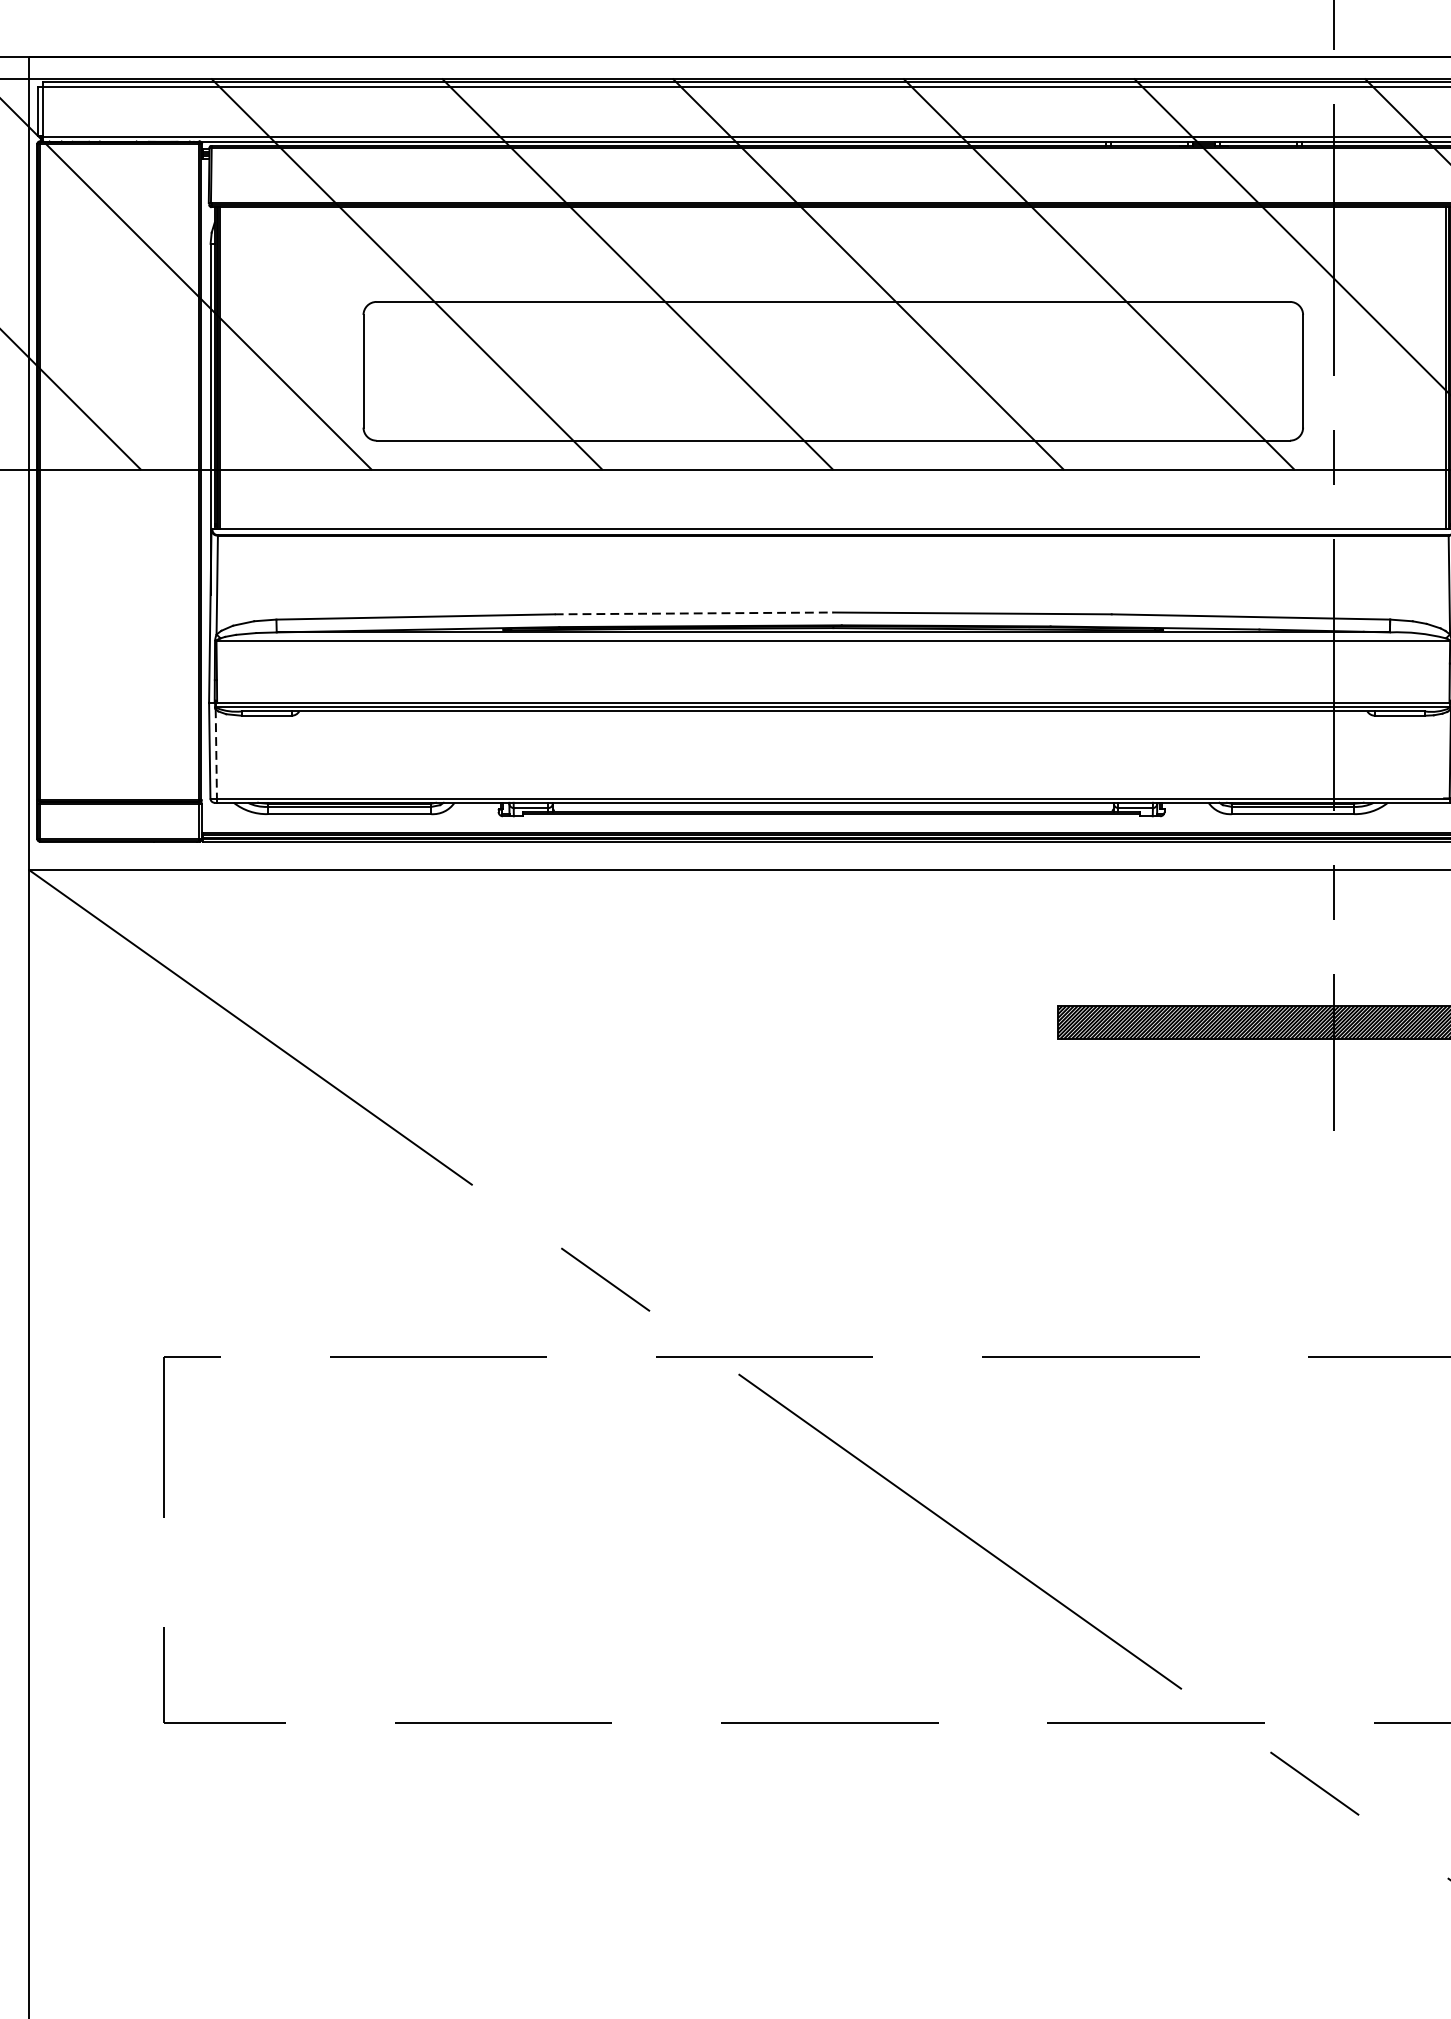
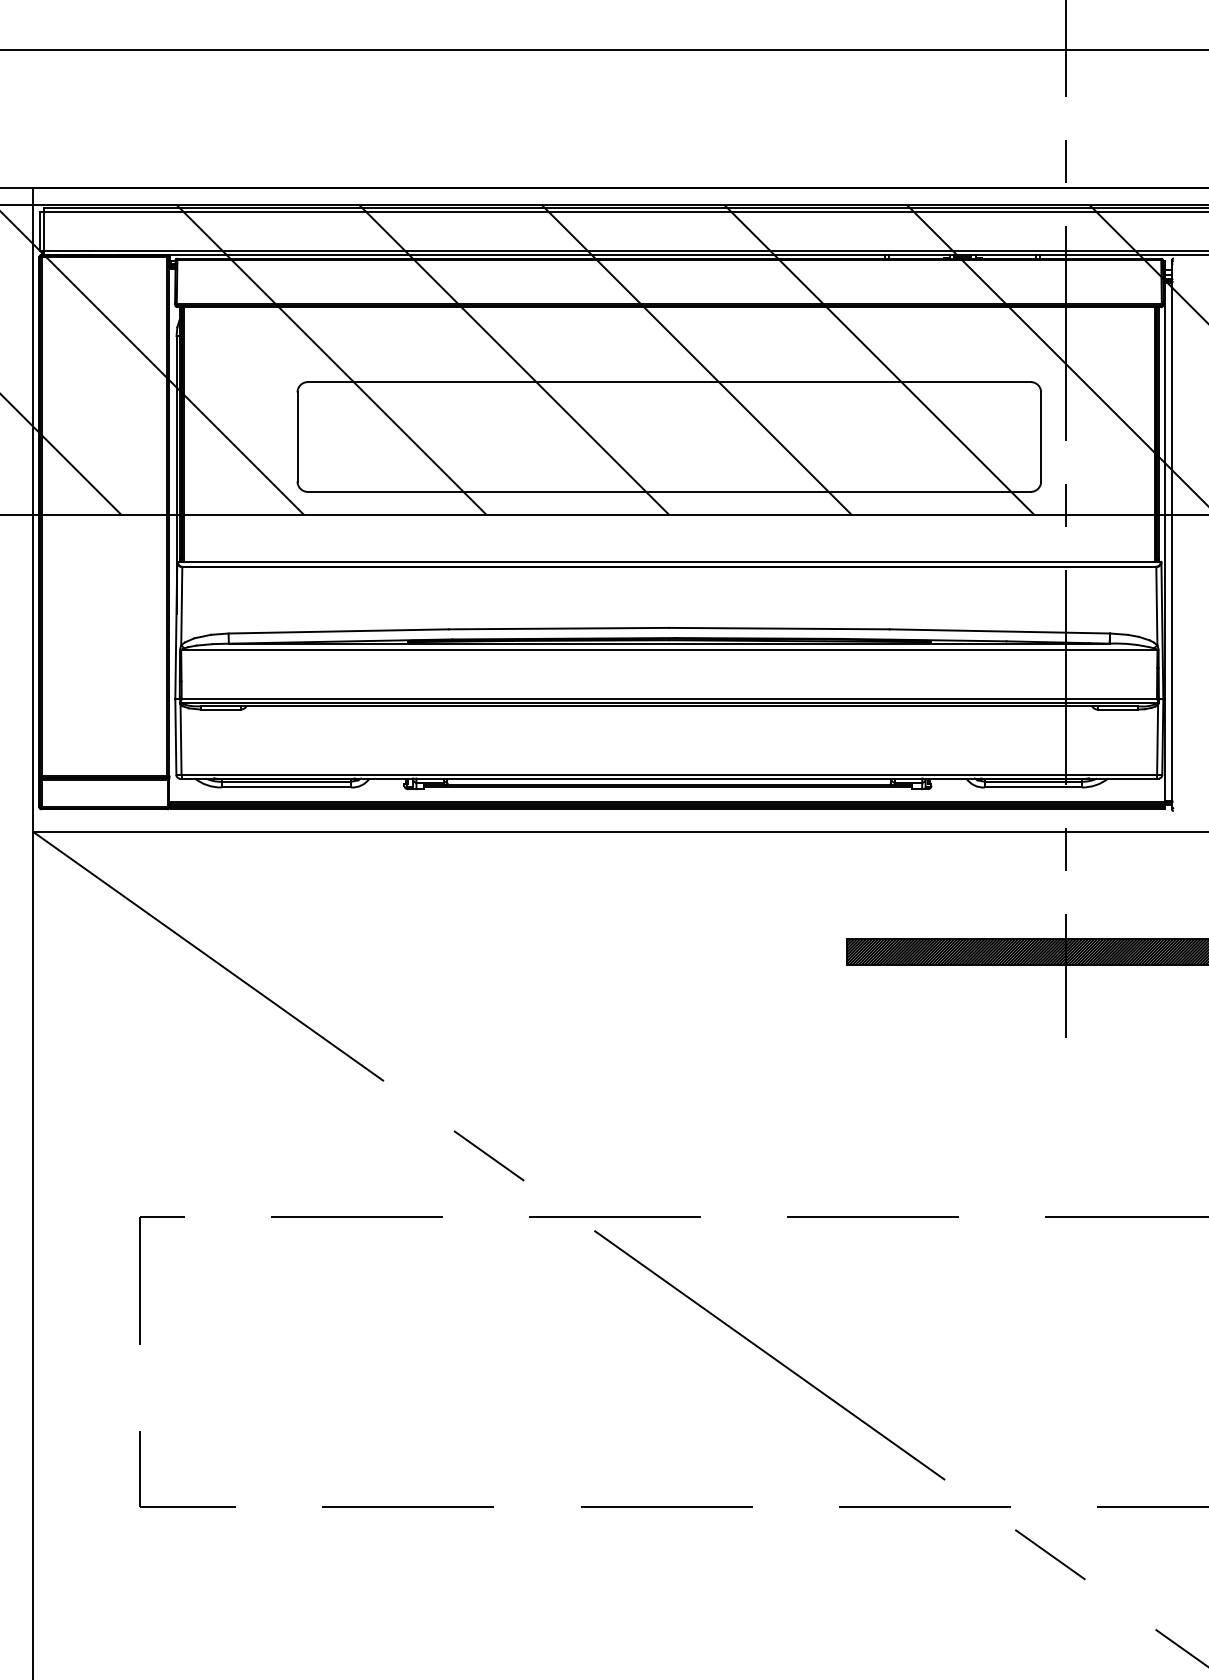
line: (694, 613) -> (559, 628), dashed -> solid
line: (216, 754) -> (181, 740), dashed -> solid

